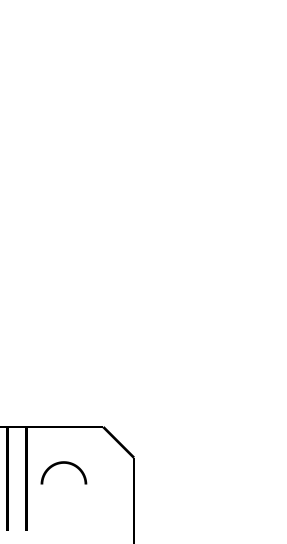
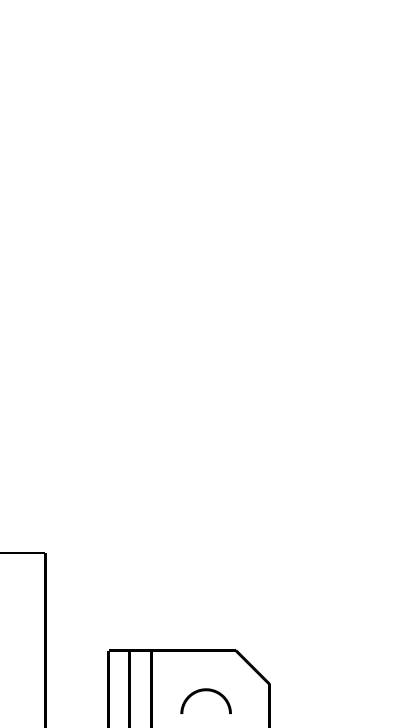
curve: (63, 464) -> (205, 691), moved

